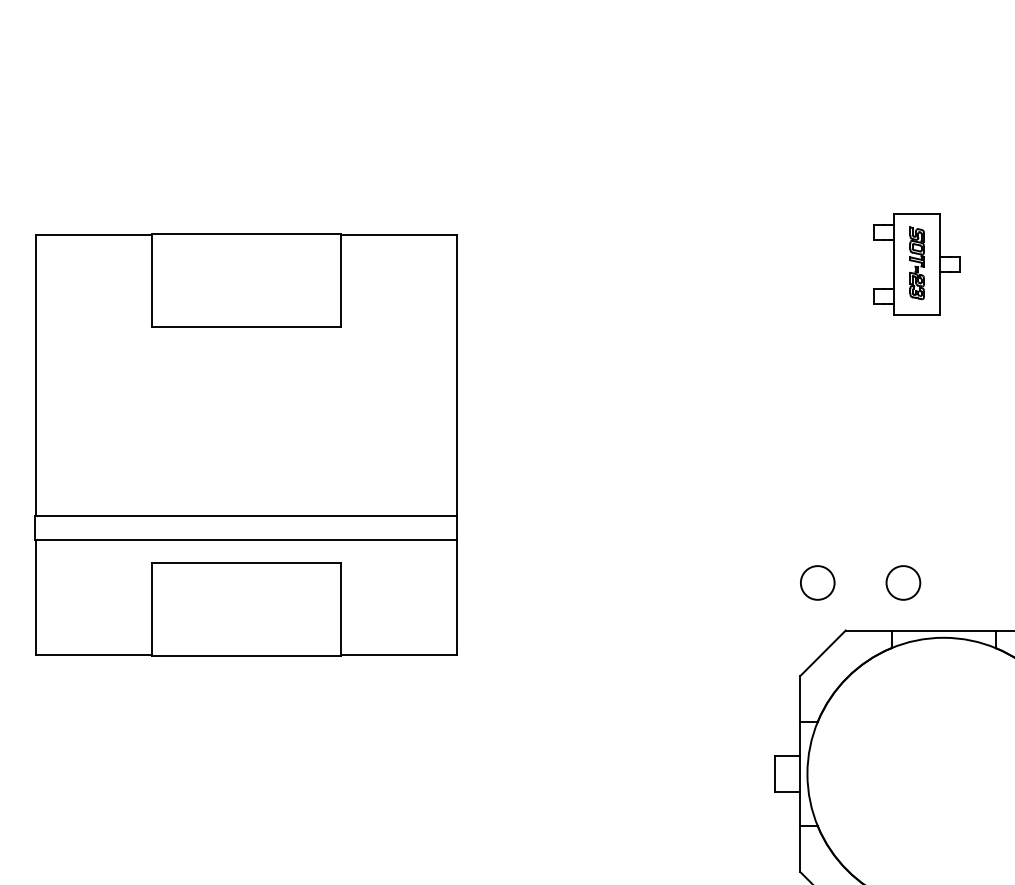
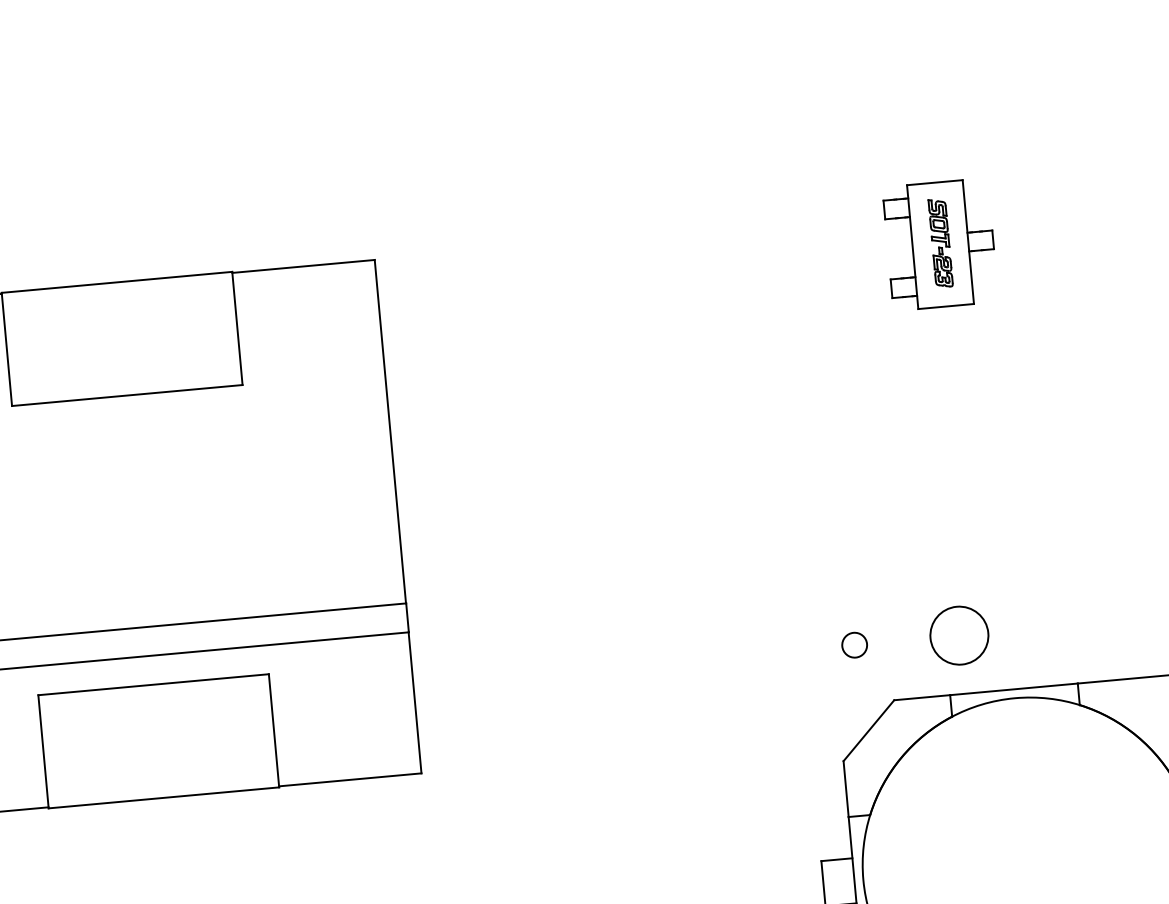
circle: (817, 582) -> (854, 644), size x0.6
circle: (903, 582) -> (959, 635), size x1.4

